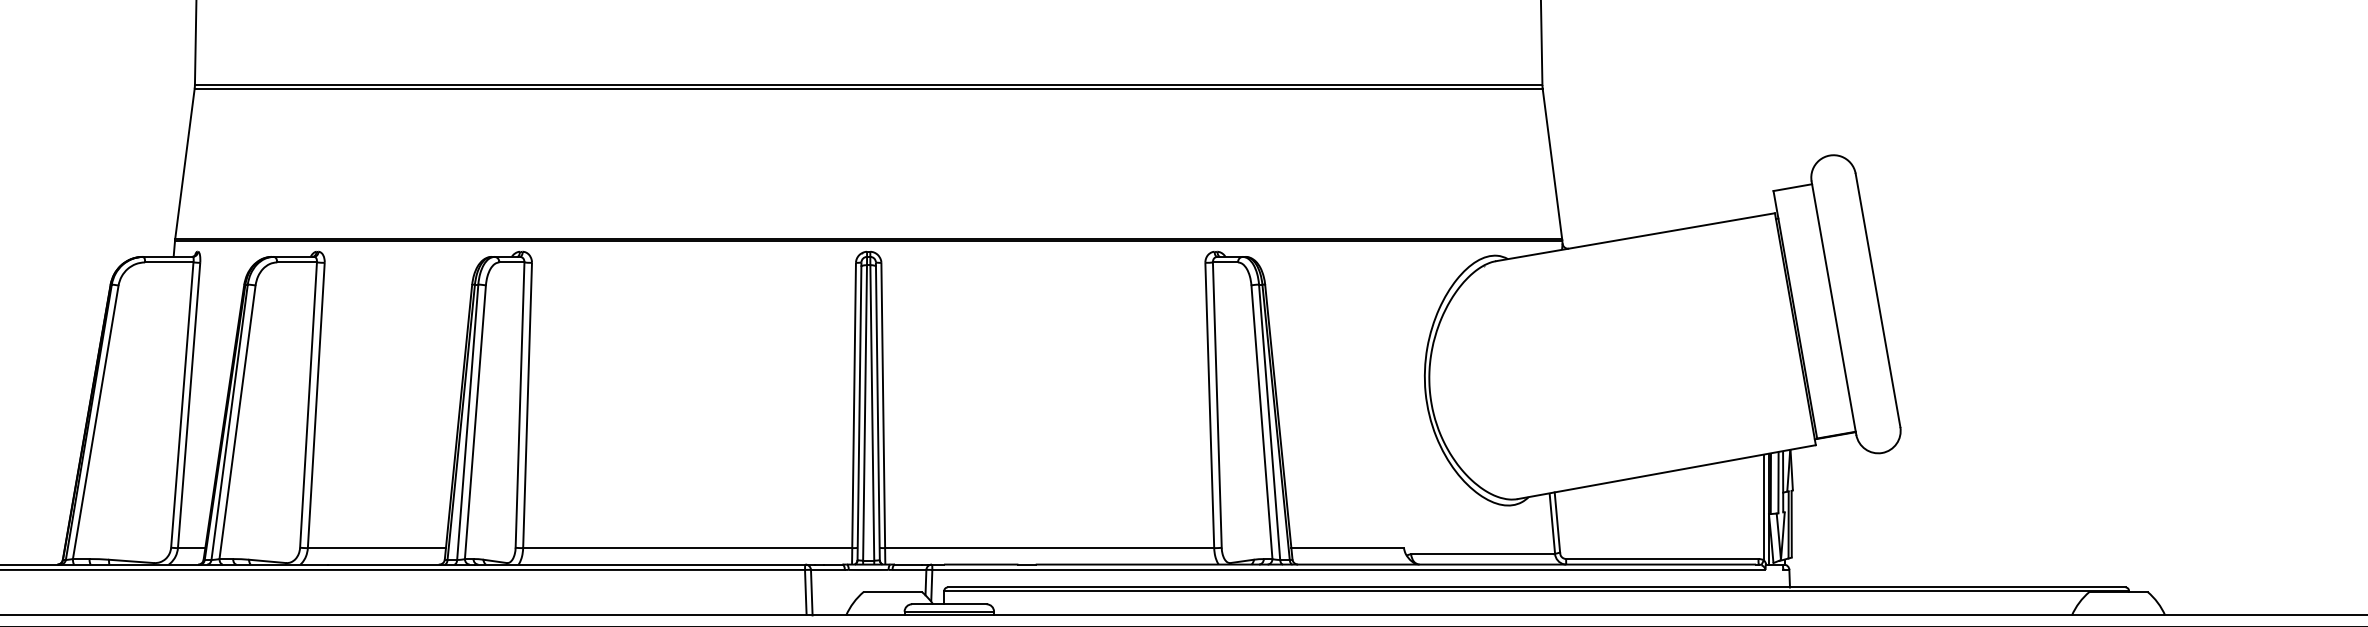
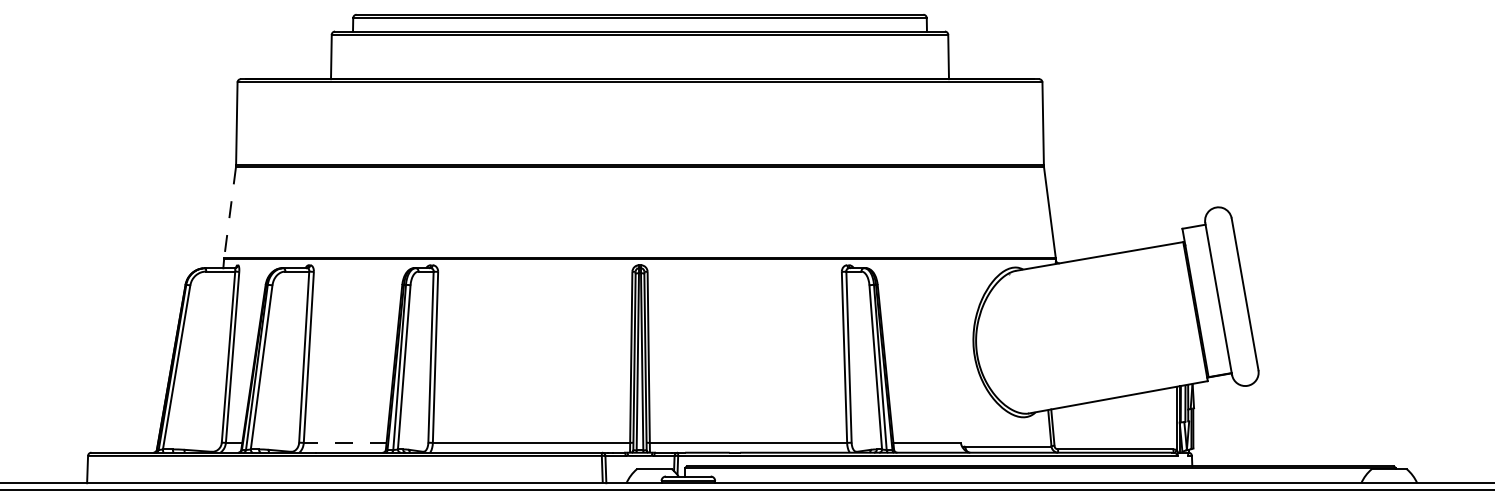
line: (185, 163) -> (230, 212), solid -> dashed
line: (375, 547) -> (344, 442), solid -> dashed

